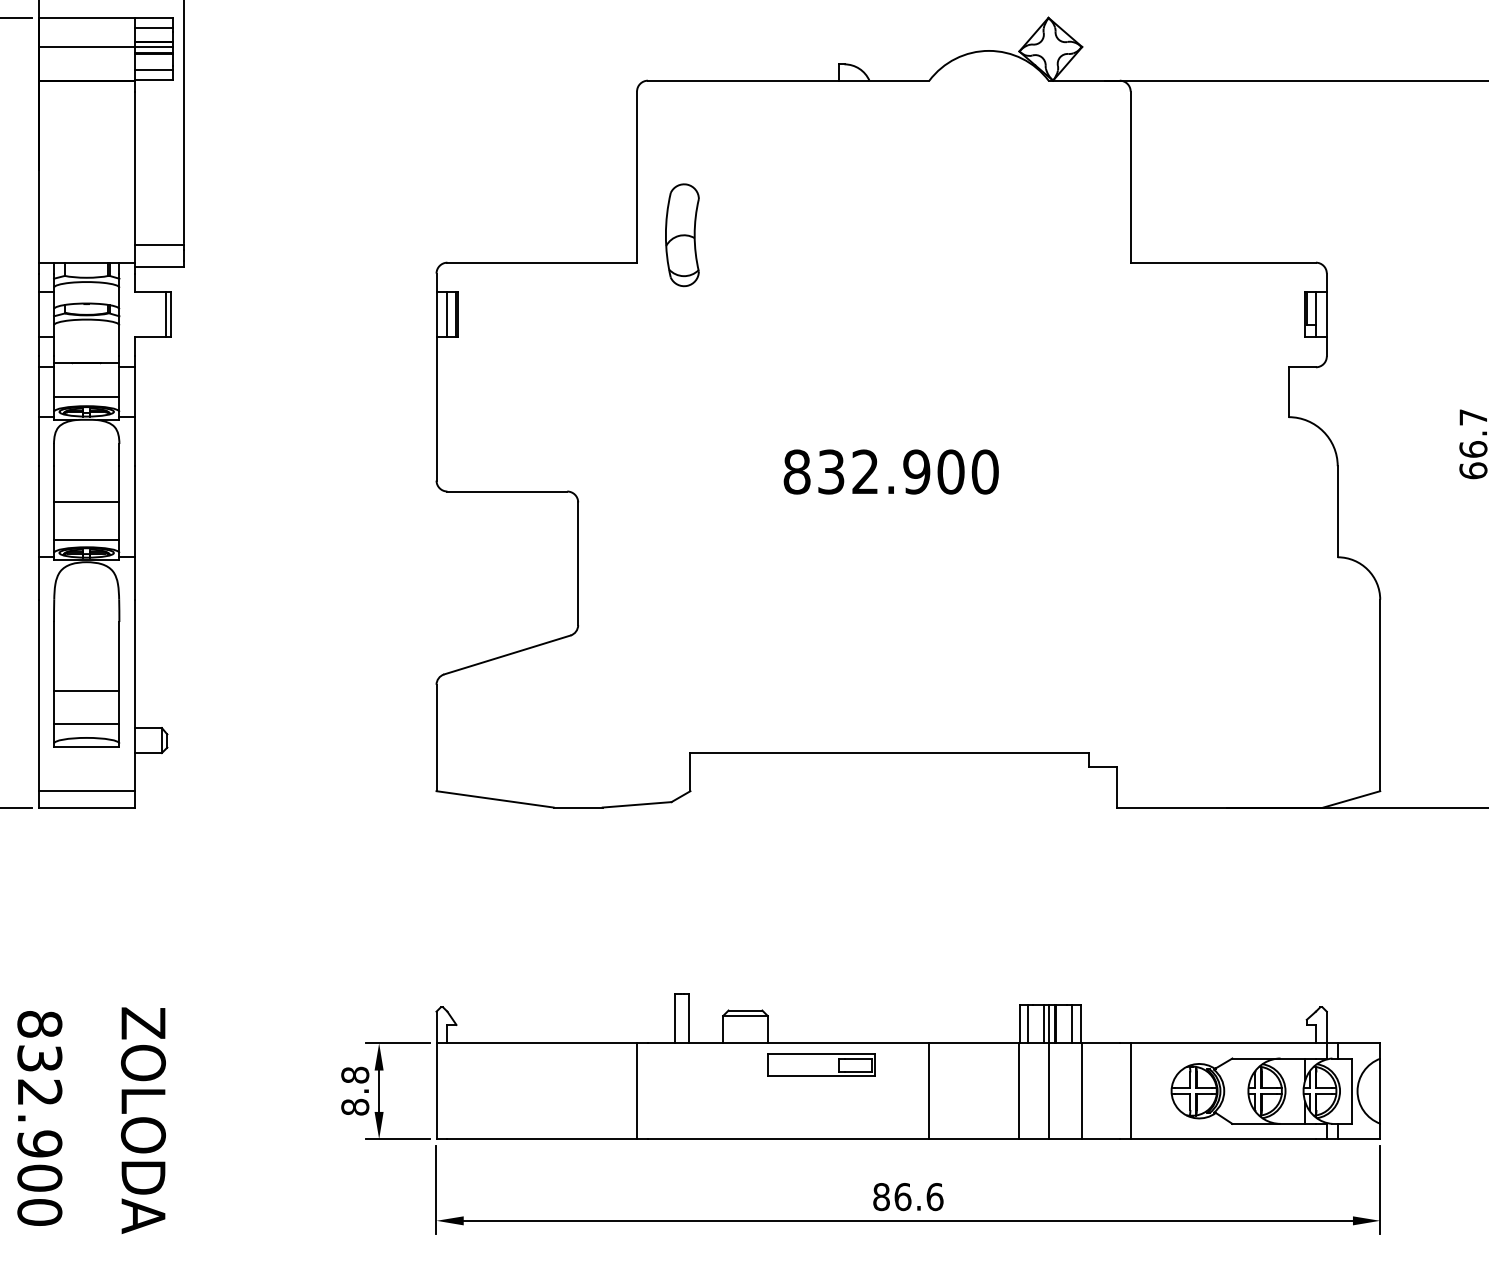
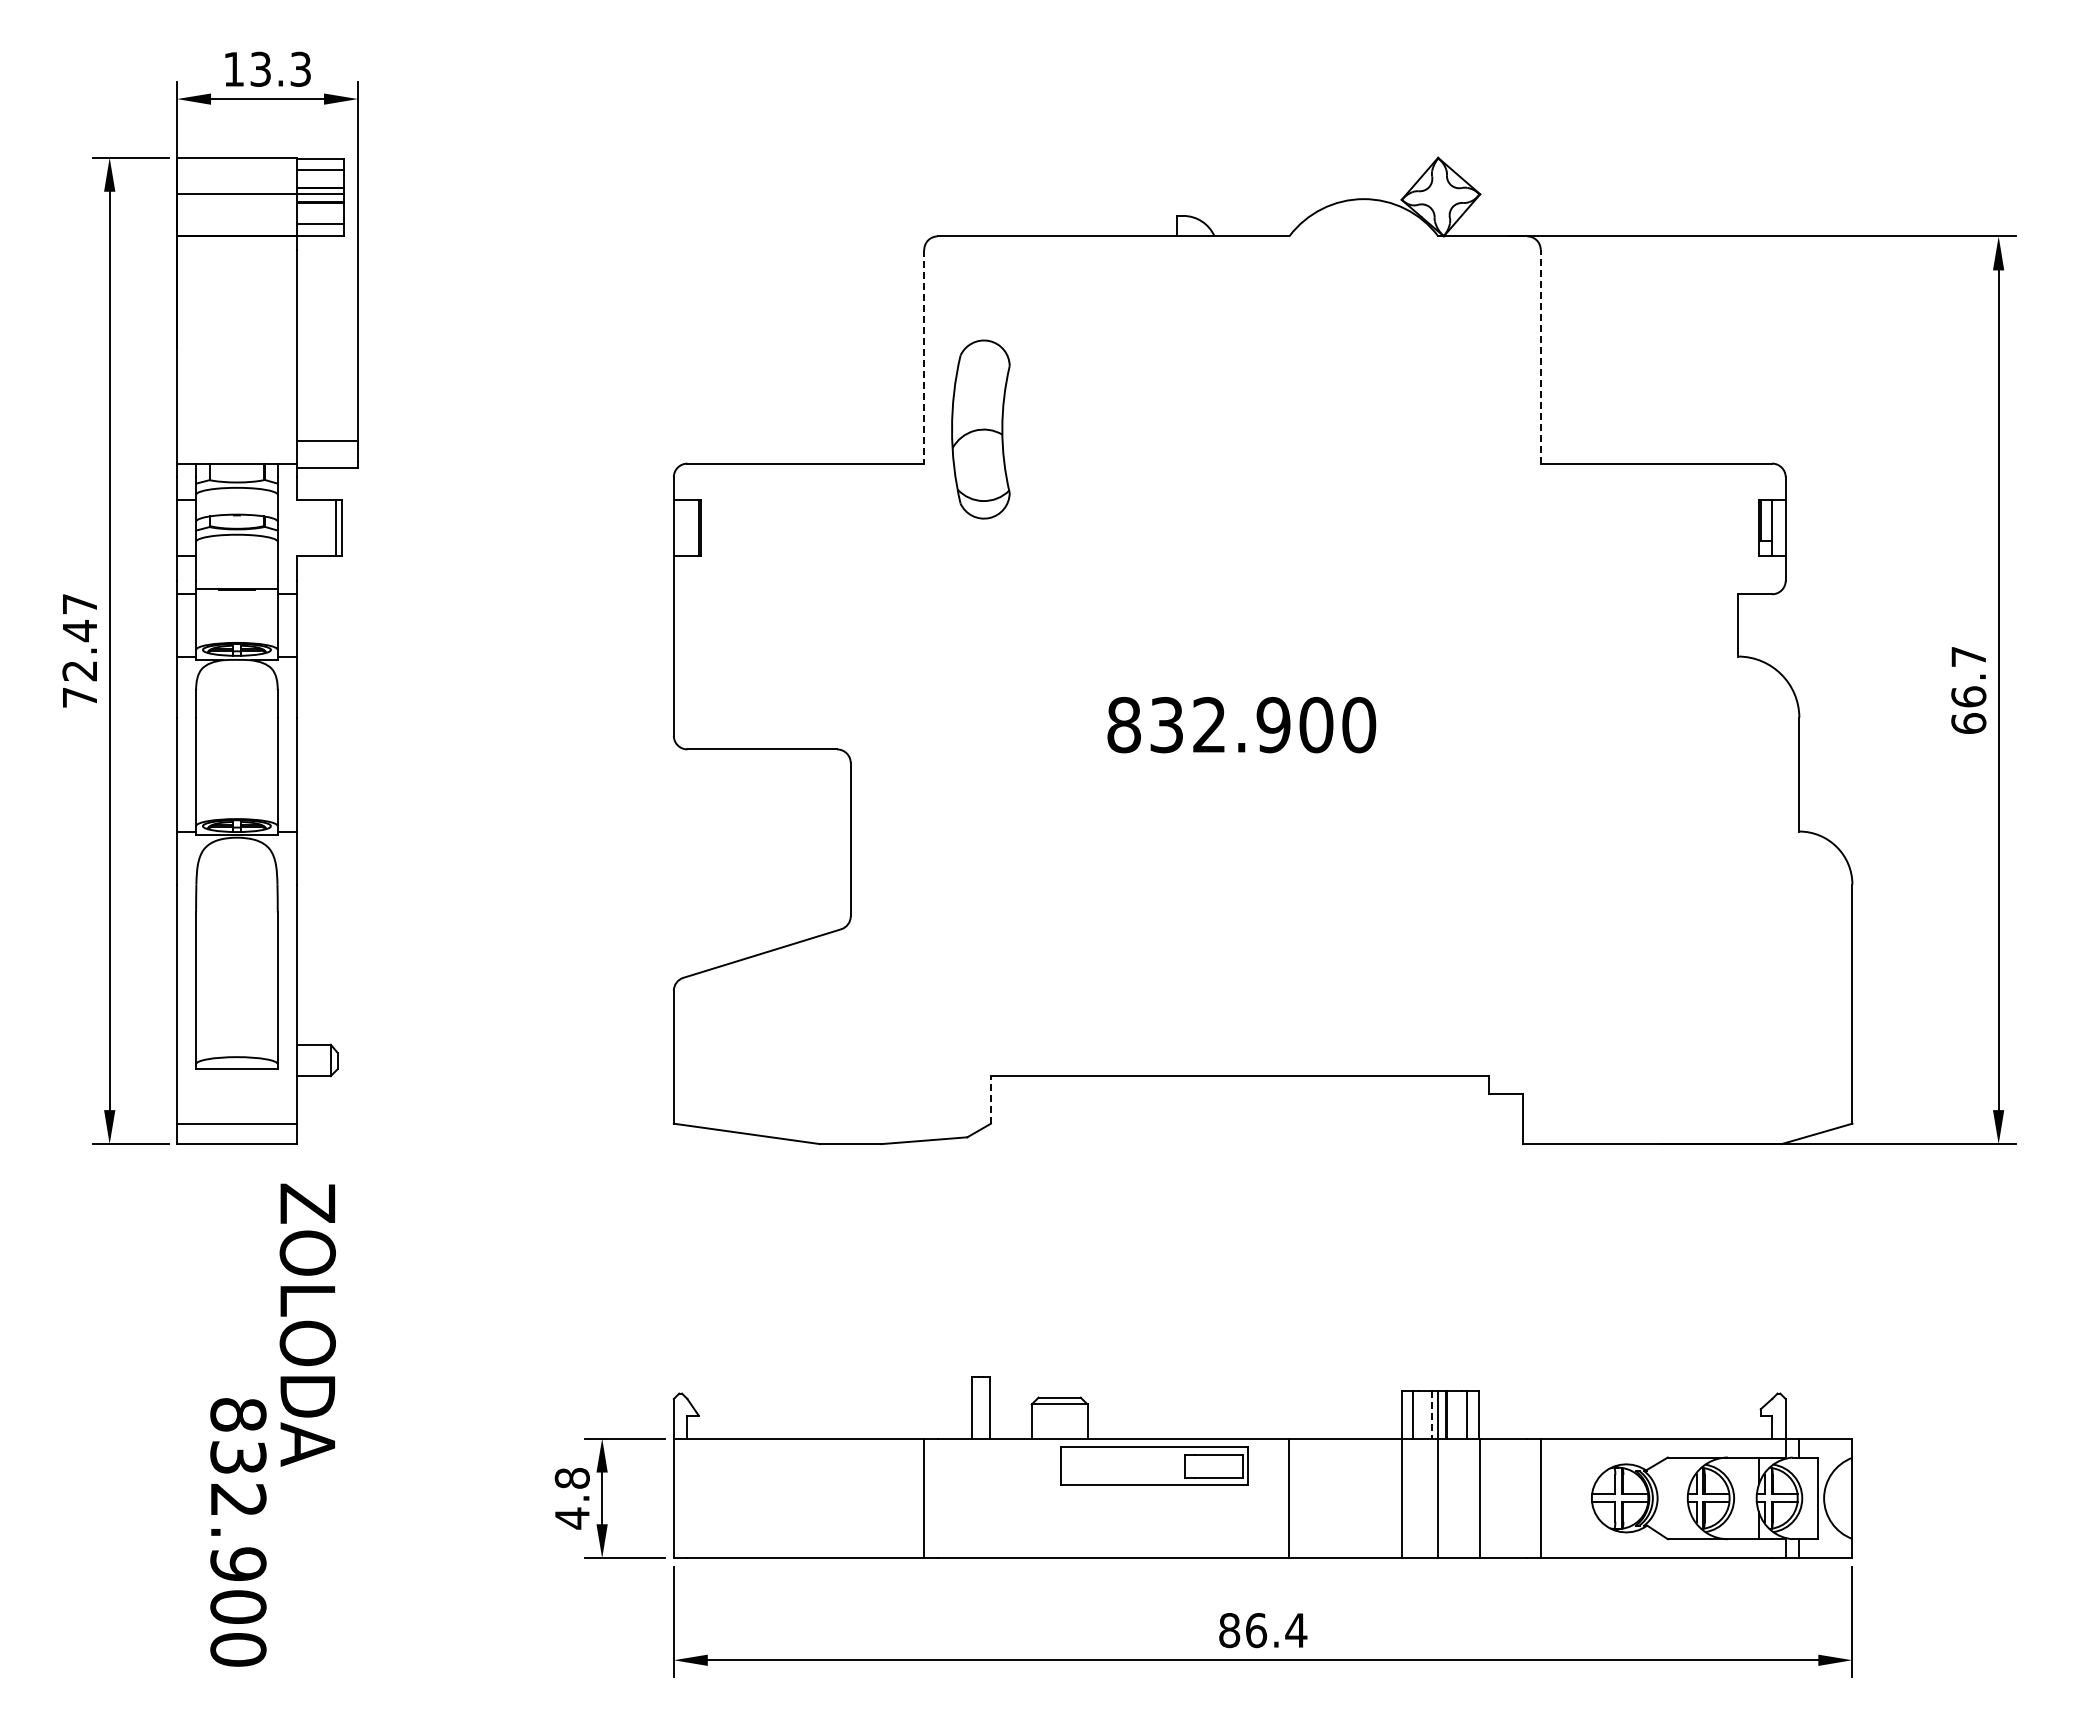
line: (637, 176) -> (924, 356), solid -> dashed
line: (1130, 176) -> (1540, 356), solid -> dashed
part: (682, 234) -> (980, 428), size x1.4
line: (447, 314) -> (687, 528), removed
line: (86, 397) -> (236, 631), removed
line: (86, 501) -> (236, 762), removed
line: (86, 539) -> (236, 809), removed
line: (86, 690) -> (236, 998), removed
line: (86, 724) -> (236, 1040), removed
line: (690, 771) -> (990, 1099), solid -> dashed
line: (1043, 1024) -> (1431, 1414), solid -> dashed
part: (821, 1064) -> (1154, 1465), size x1.4
text: (354, 1107) -> (571, 1518), 8.8 -> 4.8
text: (39, 1118) -> (238, 1532), moved
text: (143, 1120) -> (307, 1324), moved
text: (935, 1196) -> (1296, 1630), 86.6 -> 86.4

